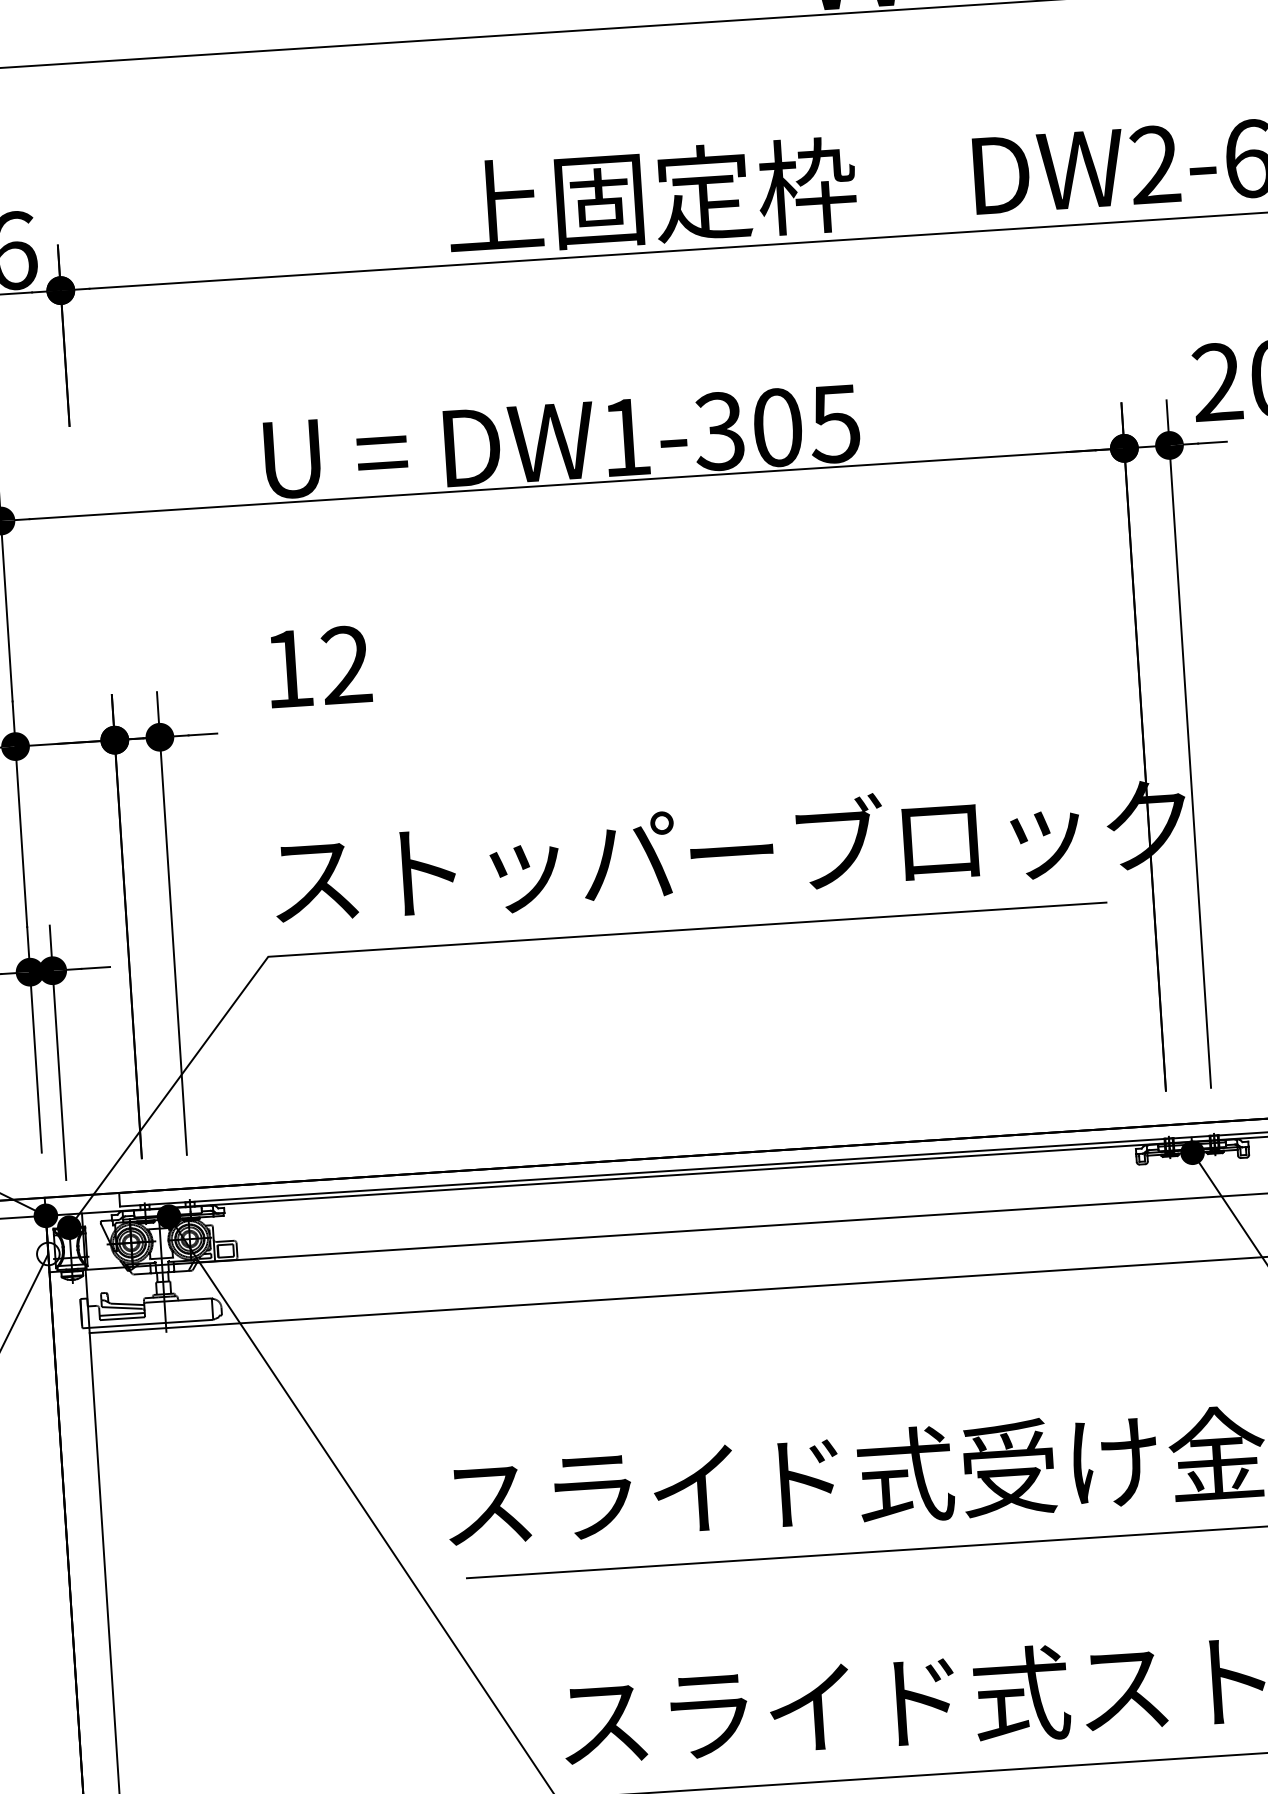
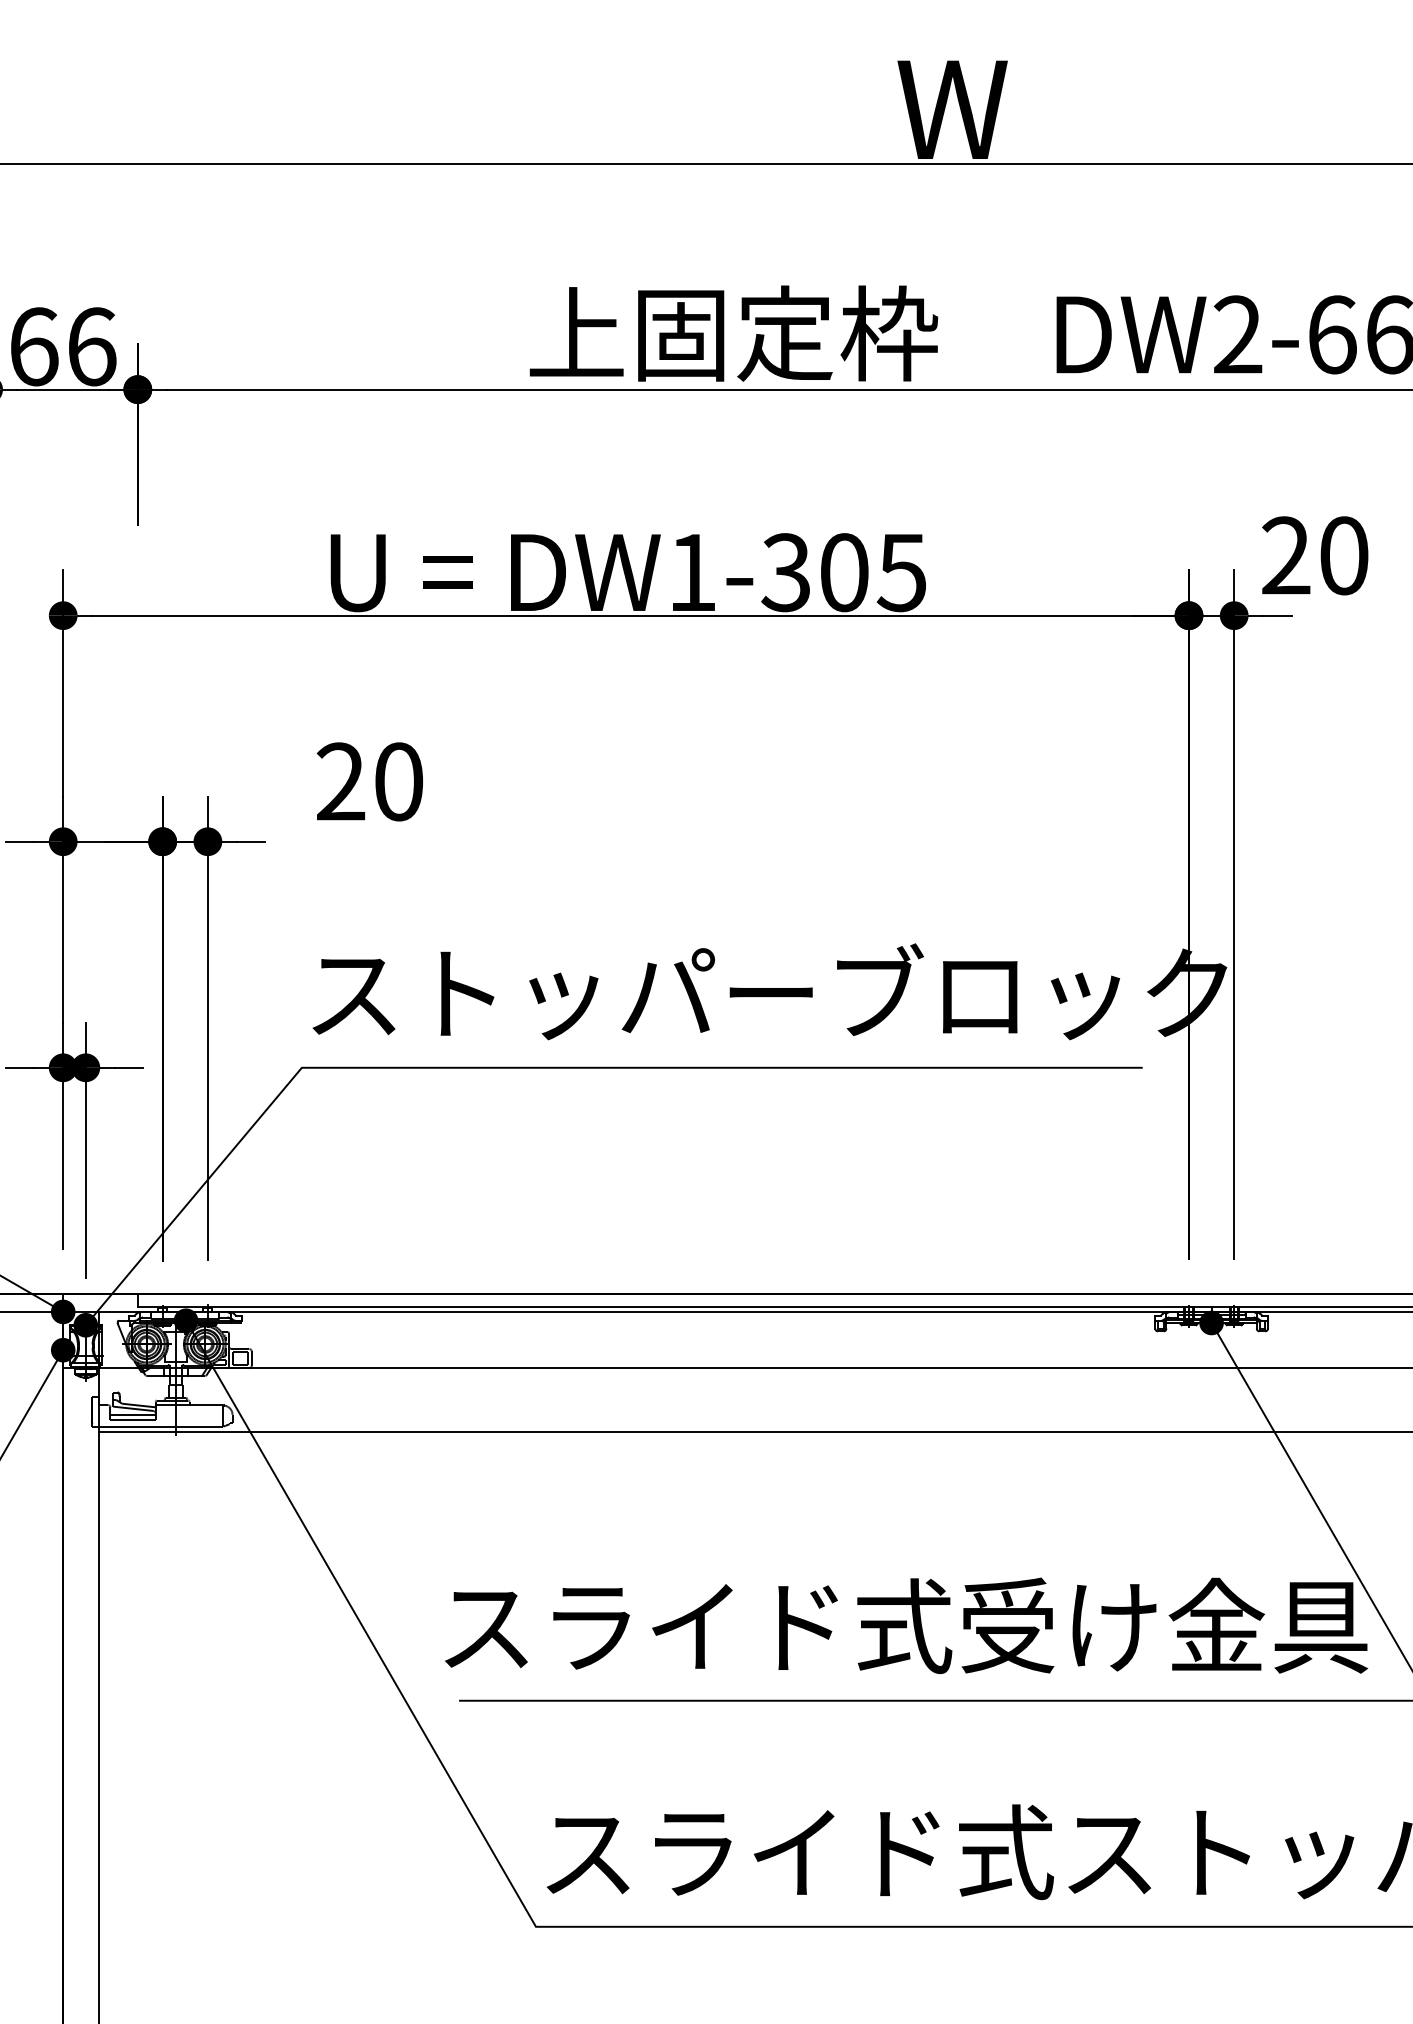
text: (317, 666) -> (369, 781), 12 -> 20
fill: (47, 1253) -> (62, 1349), added

